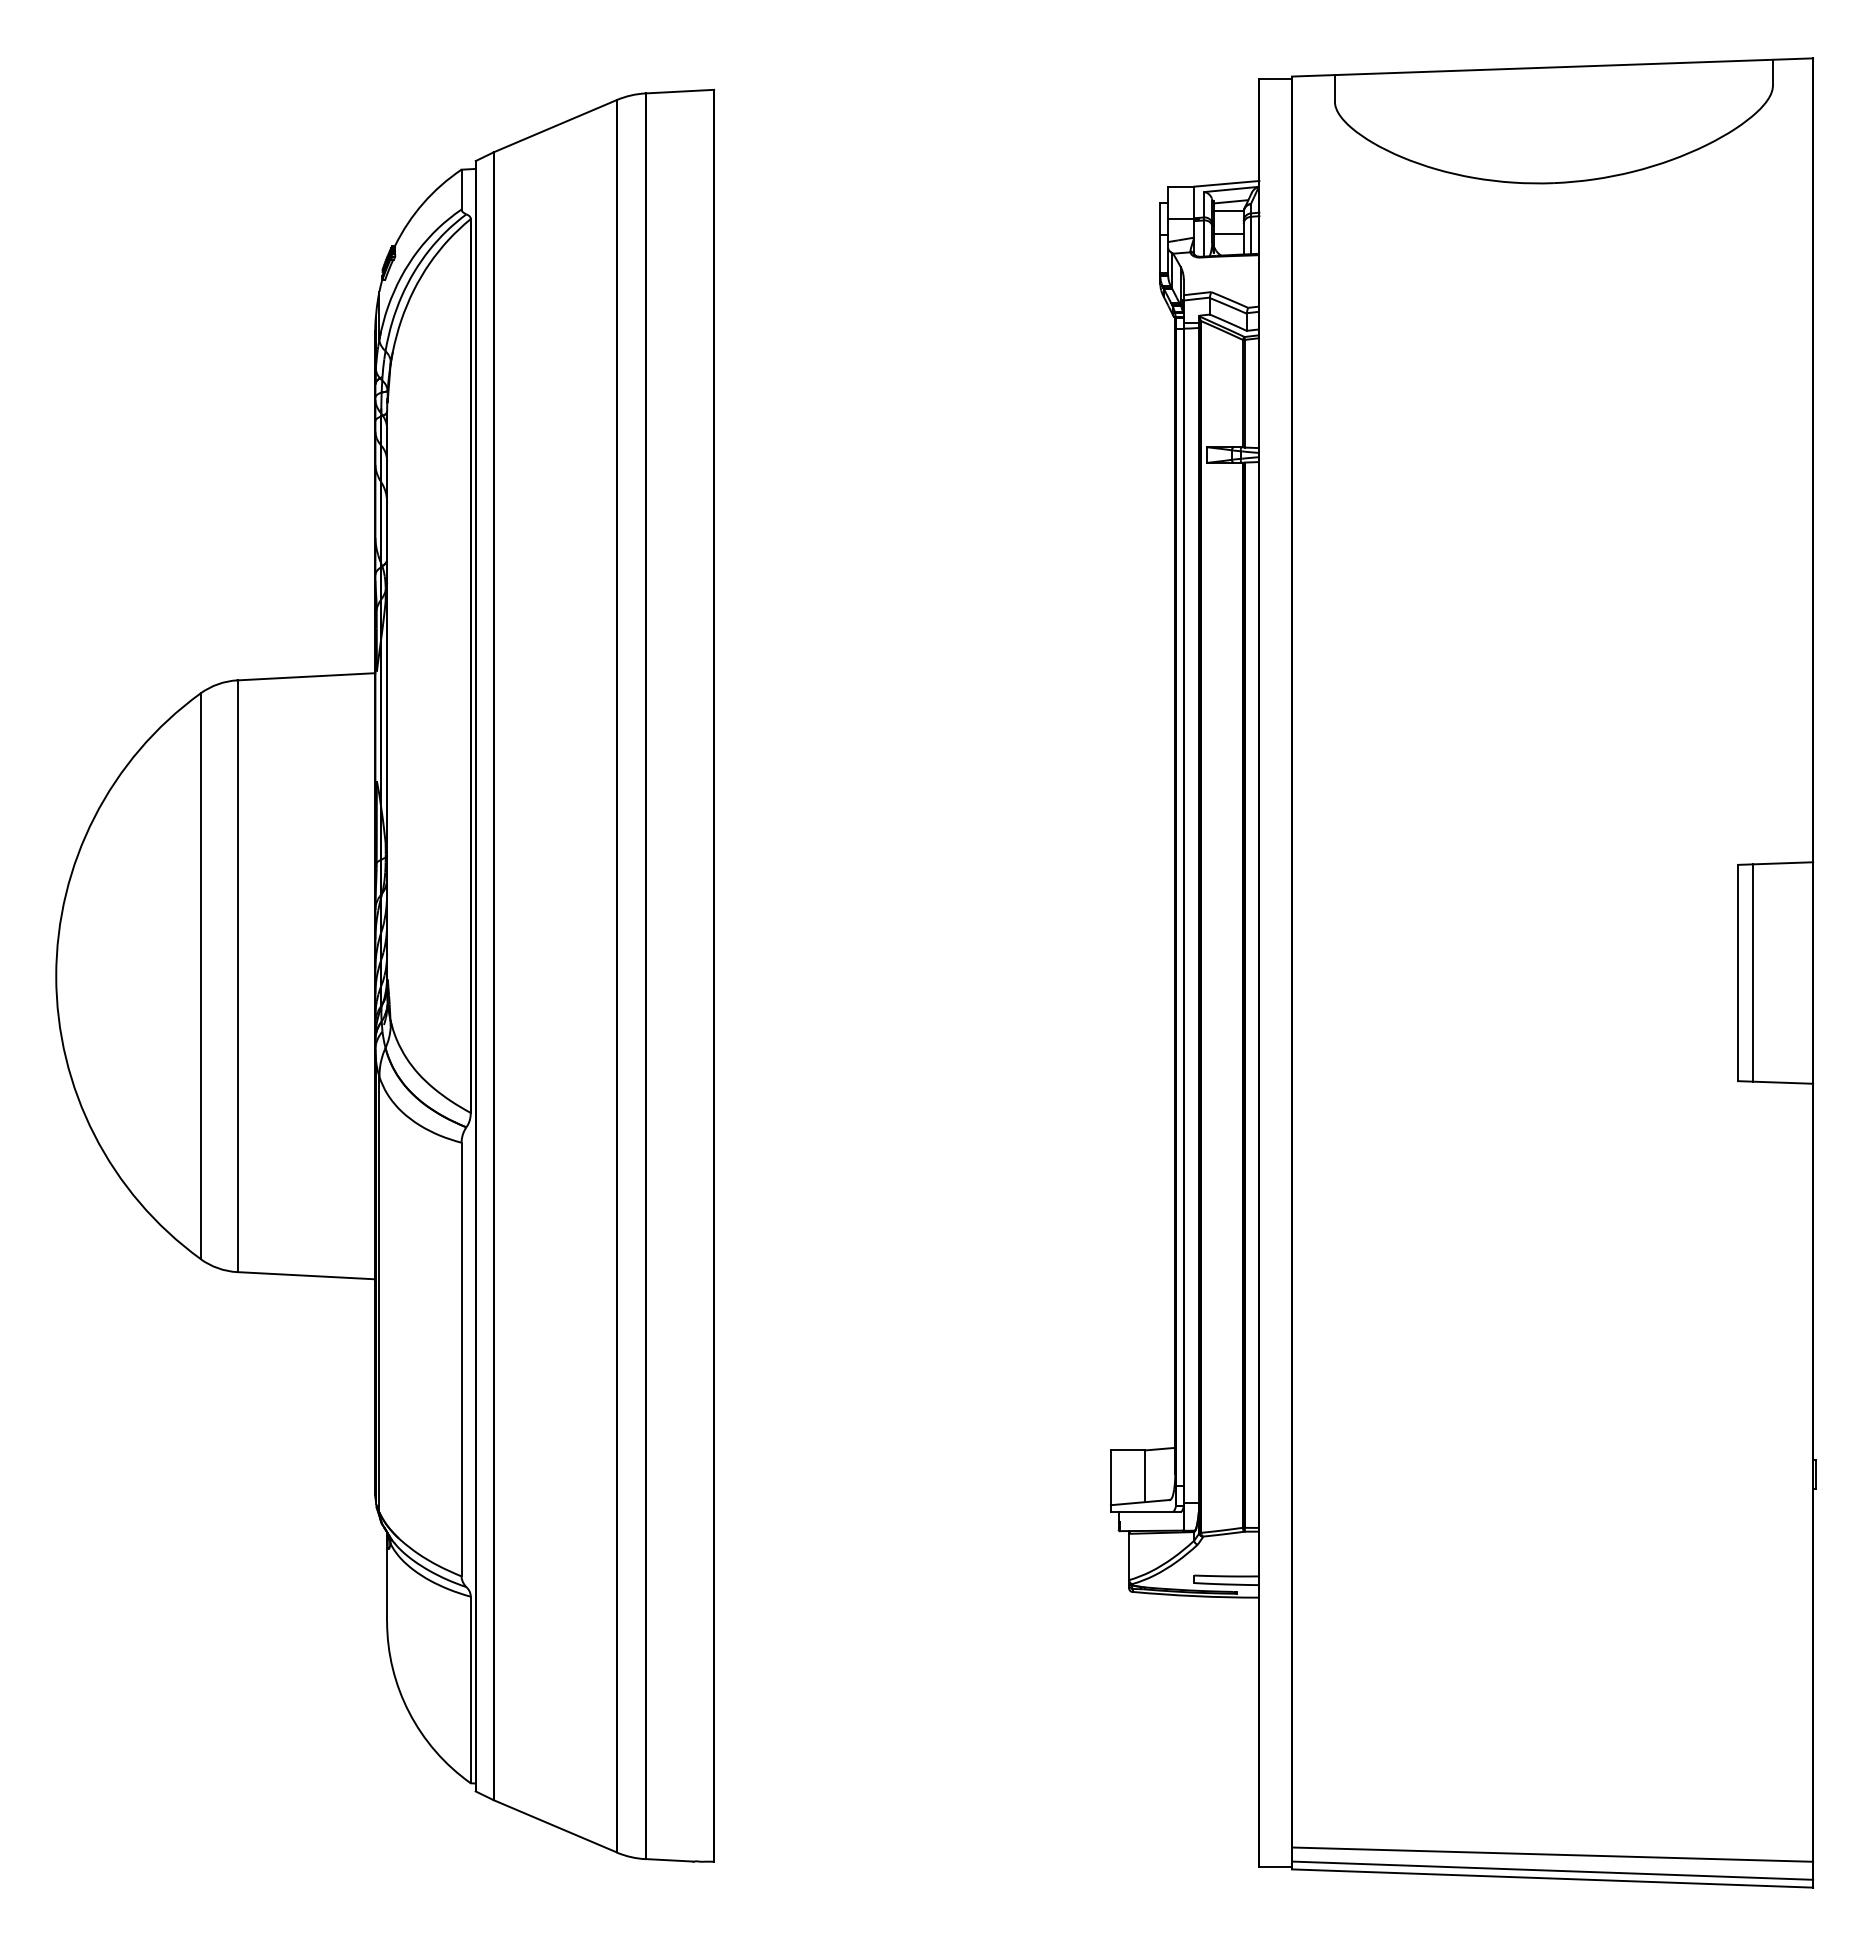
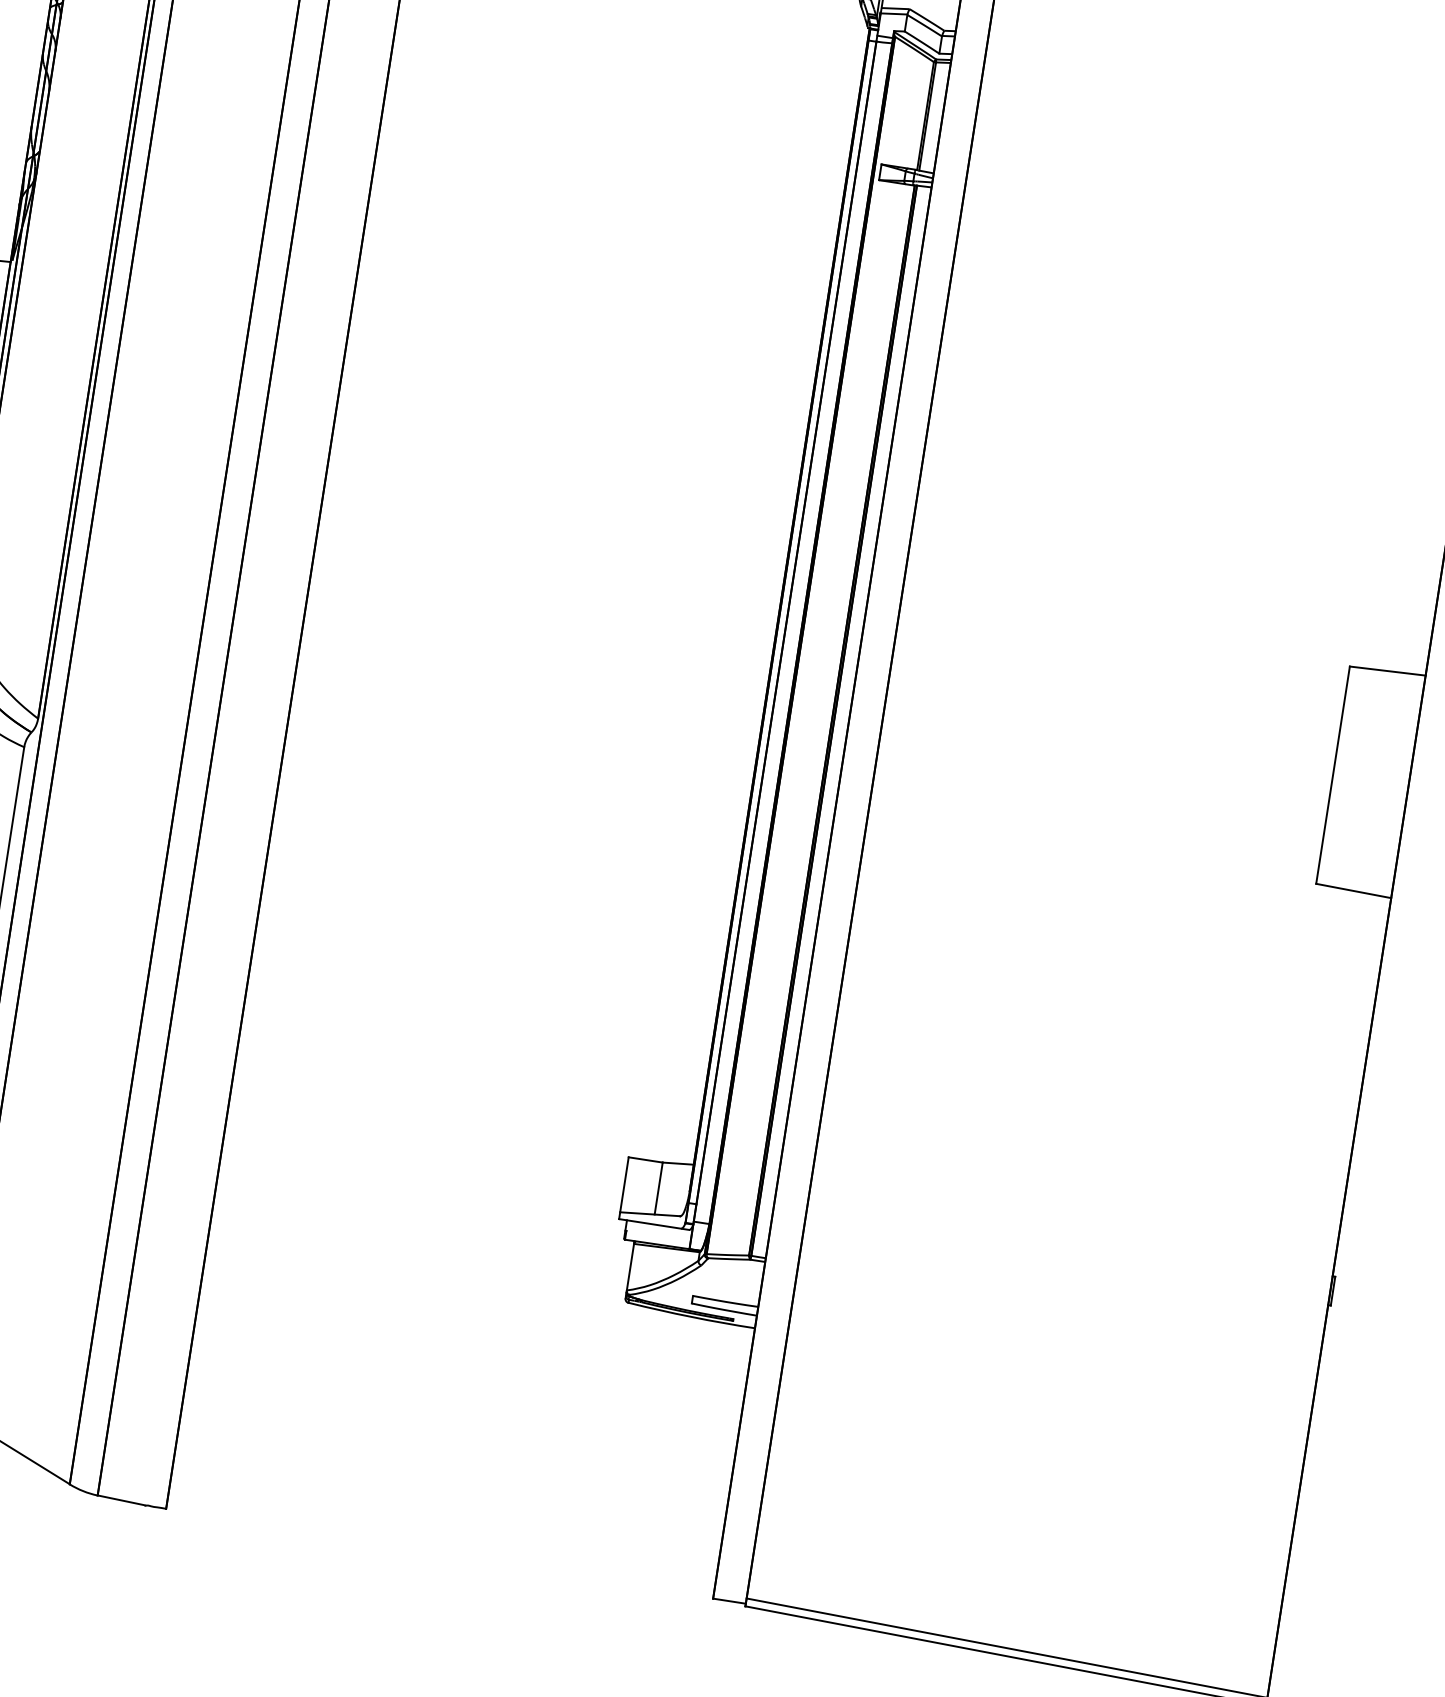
line: (1753, 972) -> (1348, 777), removed
line: (1552, 1854) -> (1009, 1631), removed

